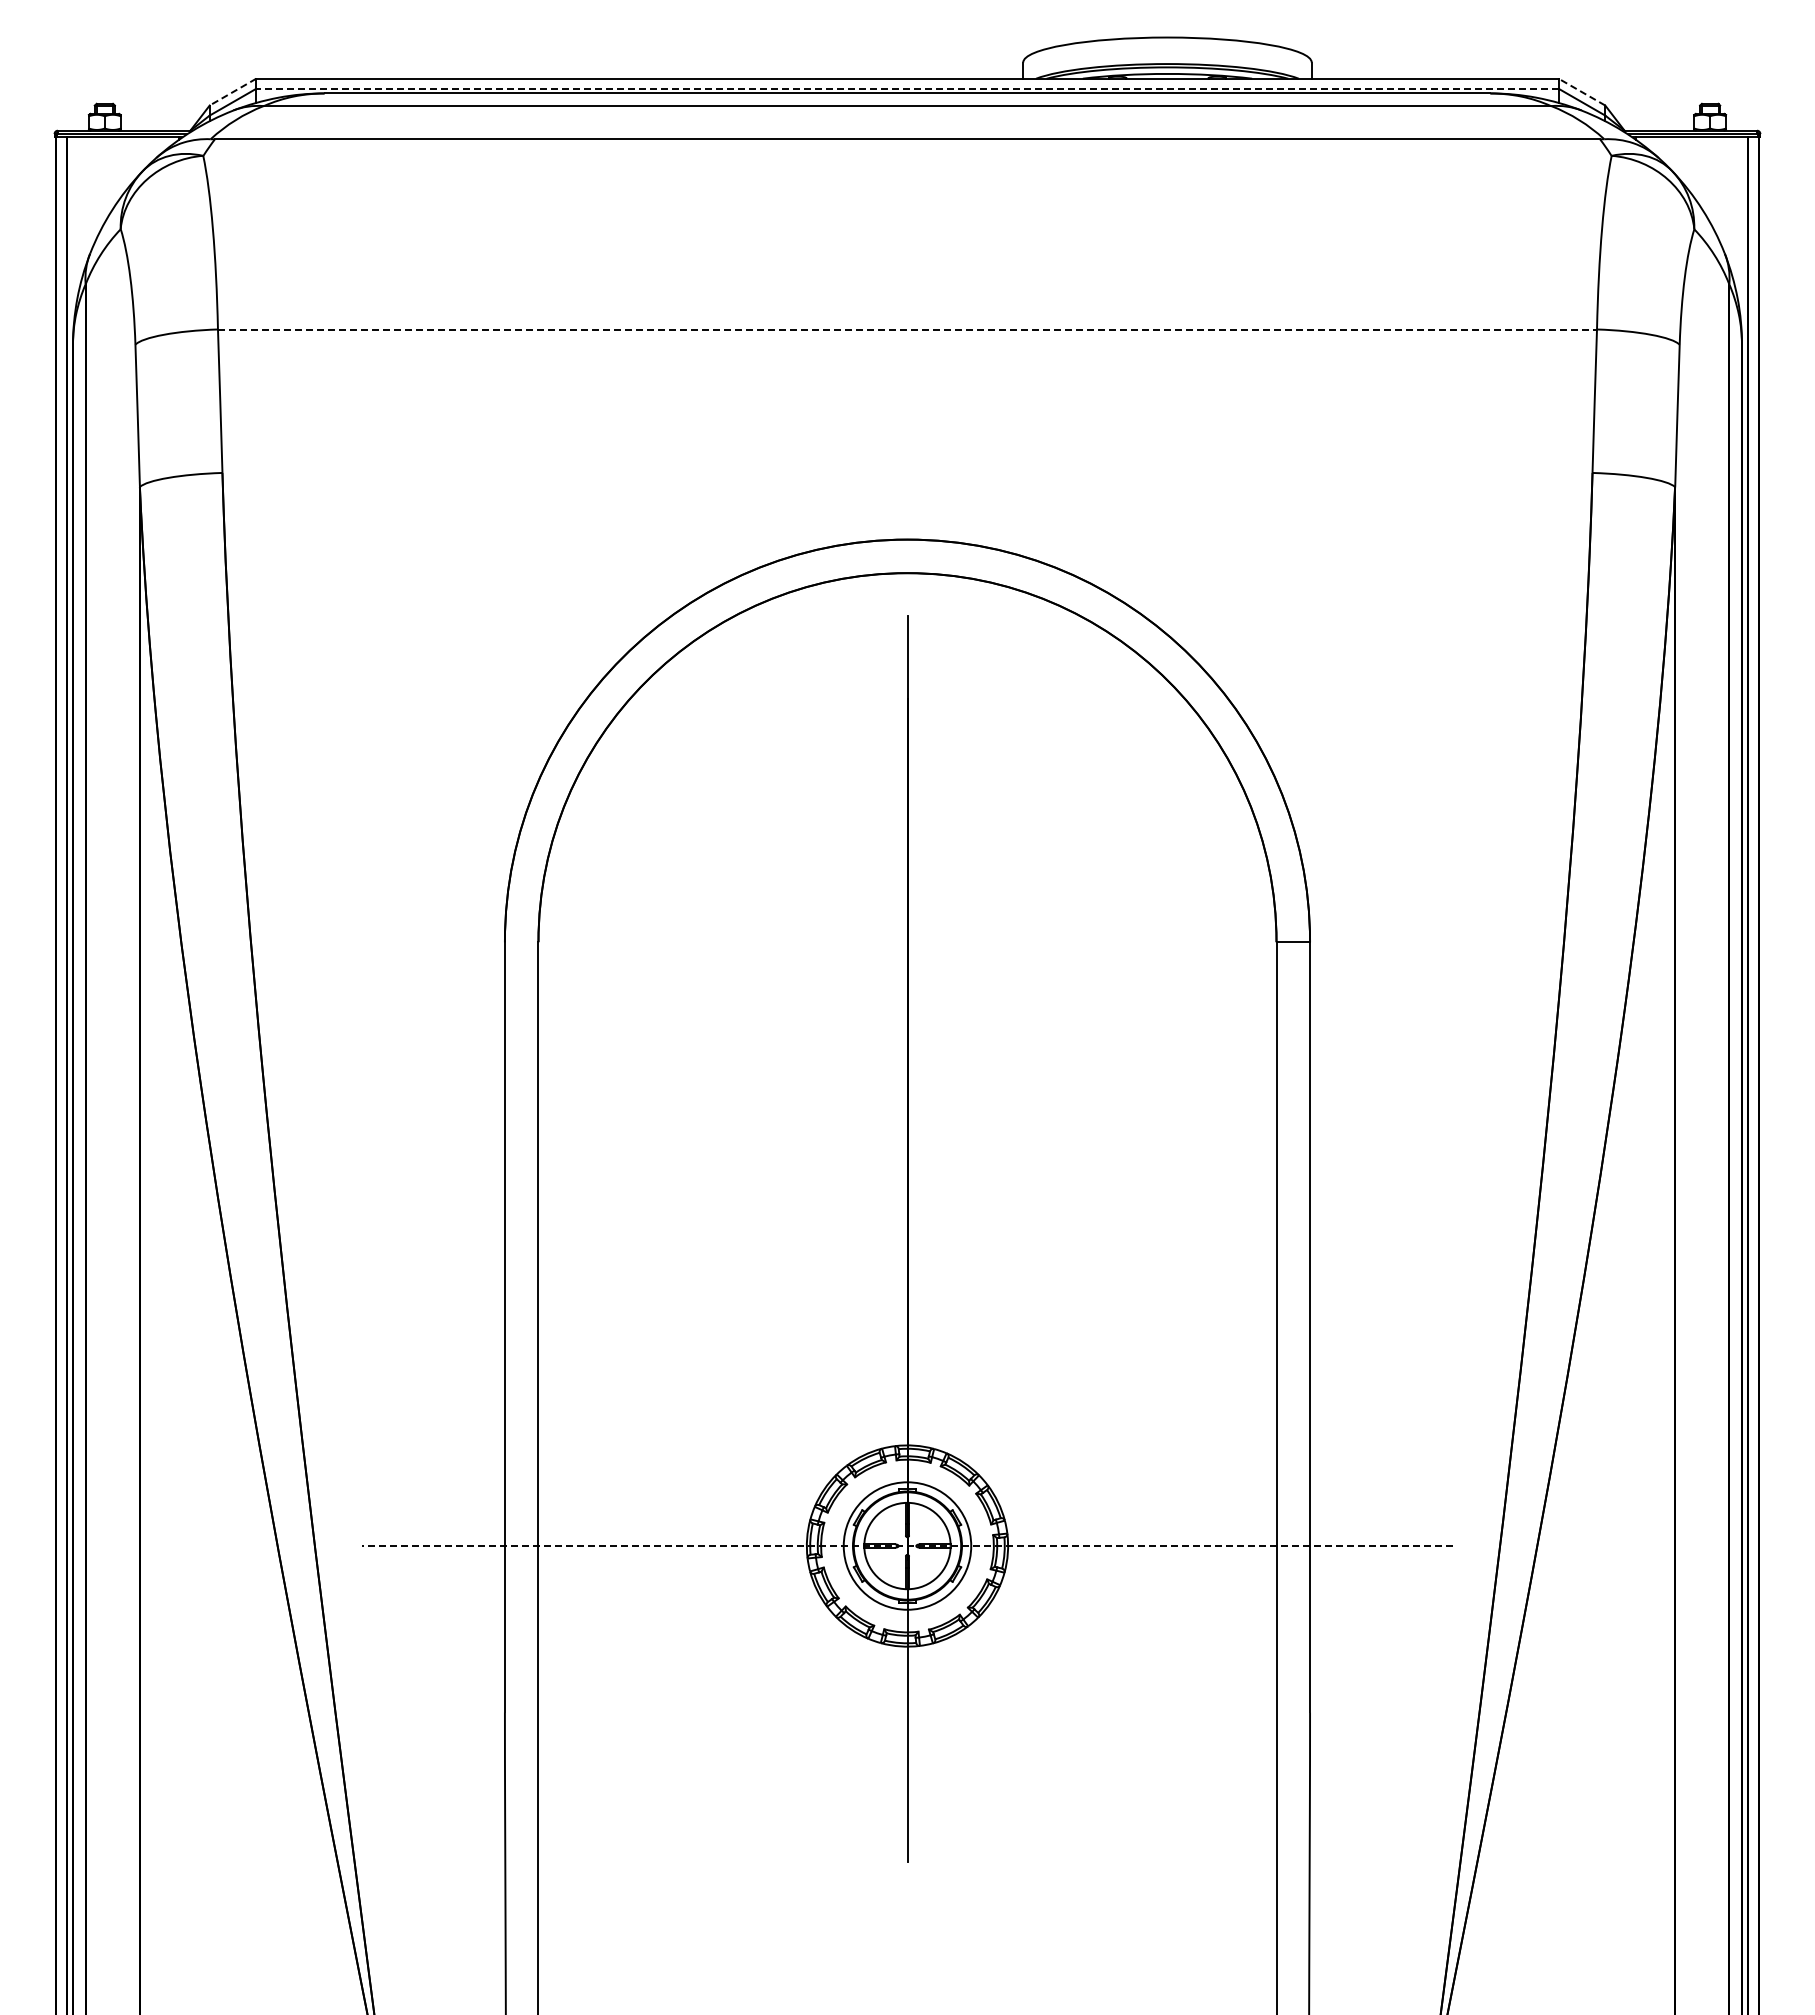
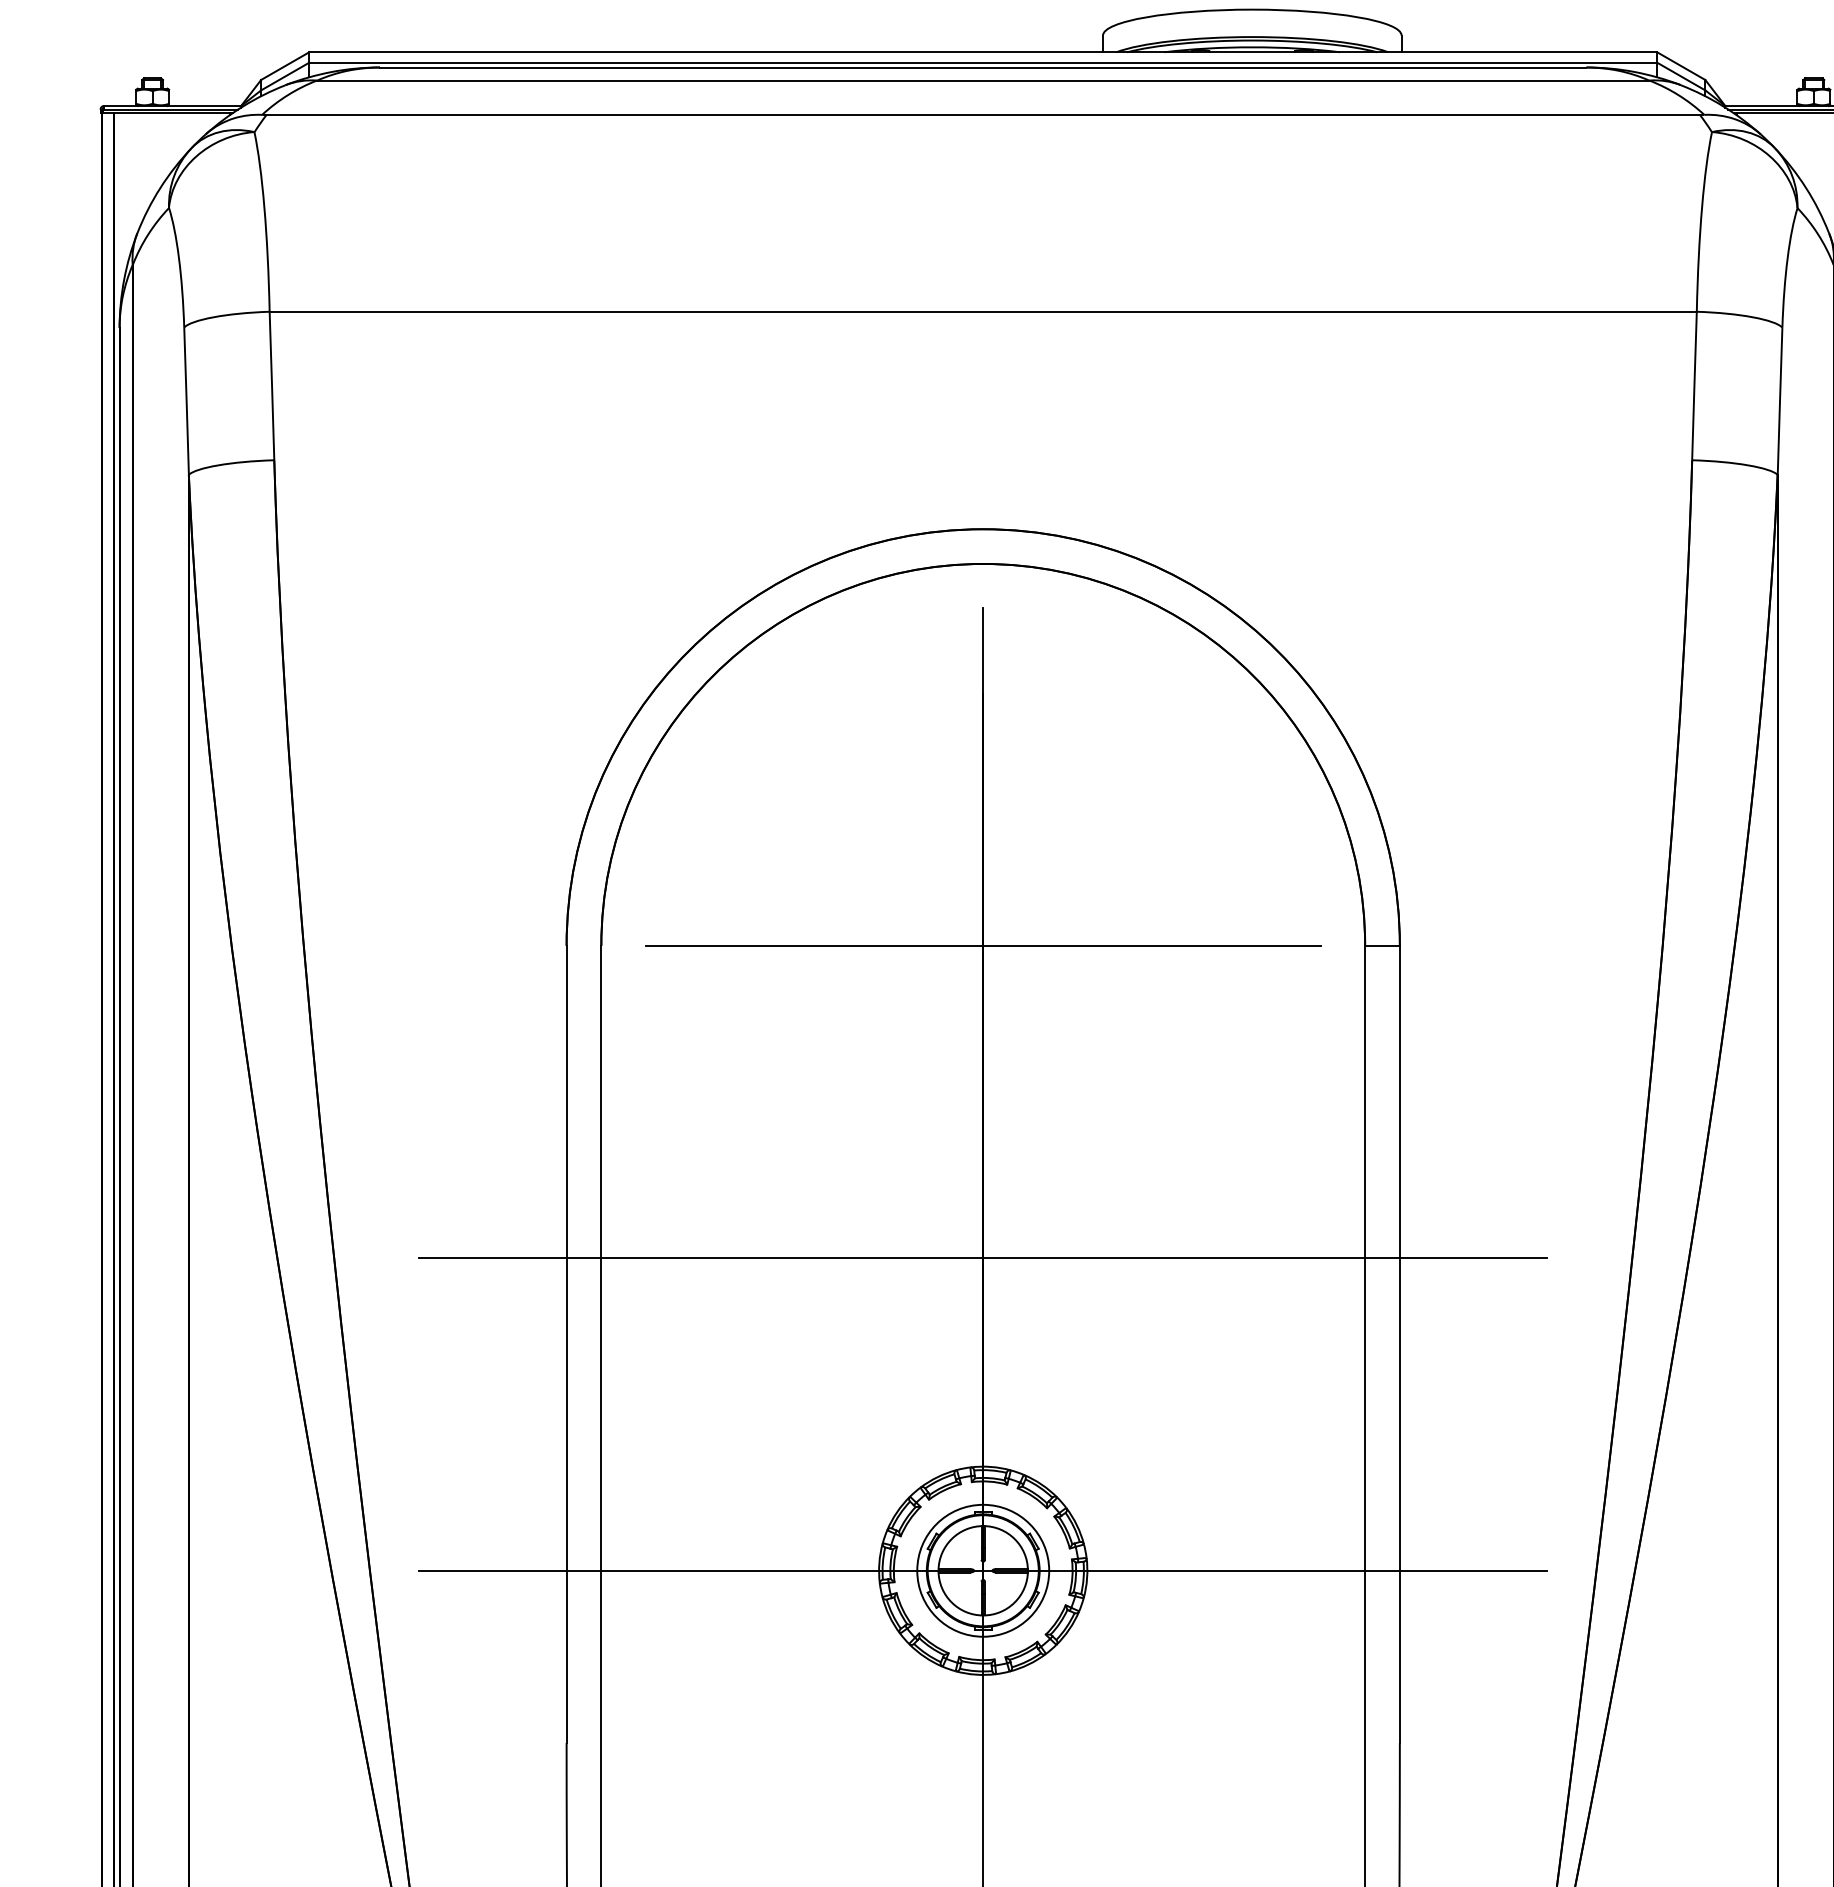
line: (906, 88) -> (982, 62), dashed -> solid
line: (233, 92) -> (285, 66), dashed -> solid
line: (1581, 92) -> (1680, 66), dashed -> solid
line: (907, 329) -> (983, 311), dashed -> solid
line: (907, 942) -> (983, 946), added
line: (907, 1244) -> (983, 1258), added
line: (906, 1546) -> (982, 1571), dashed -> solid

